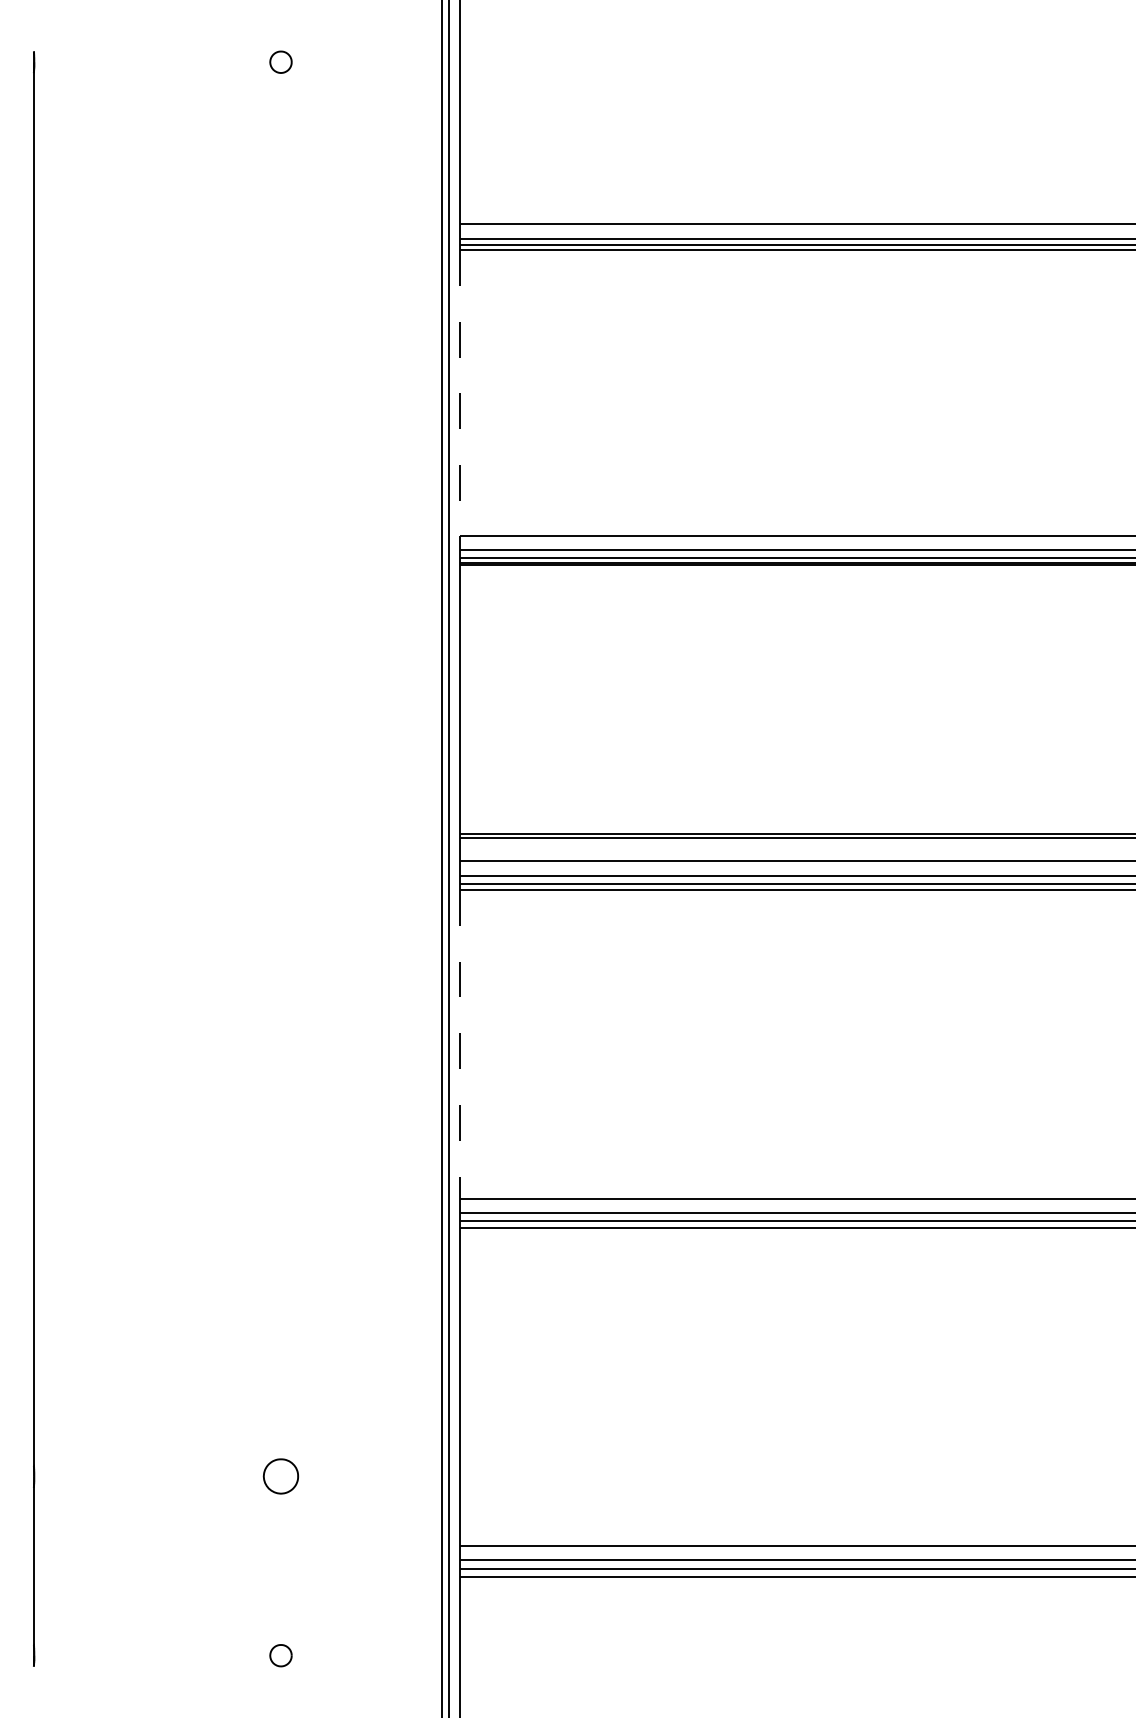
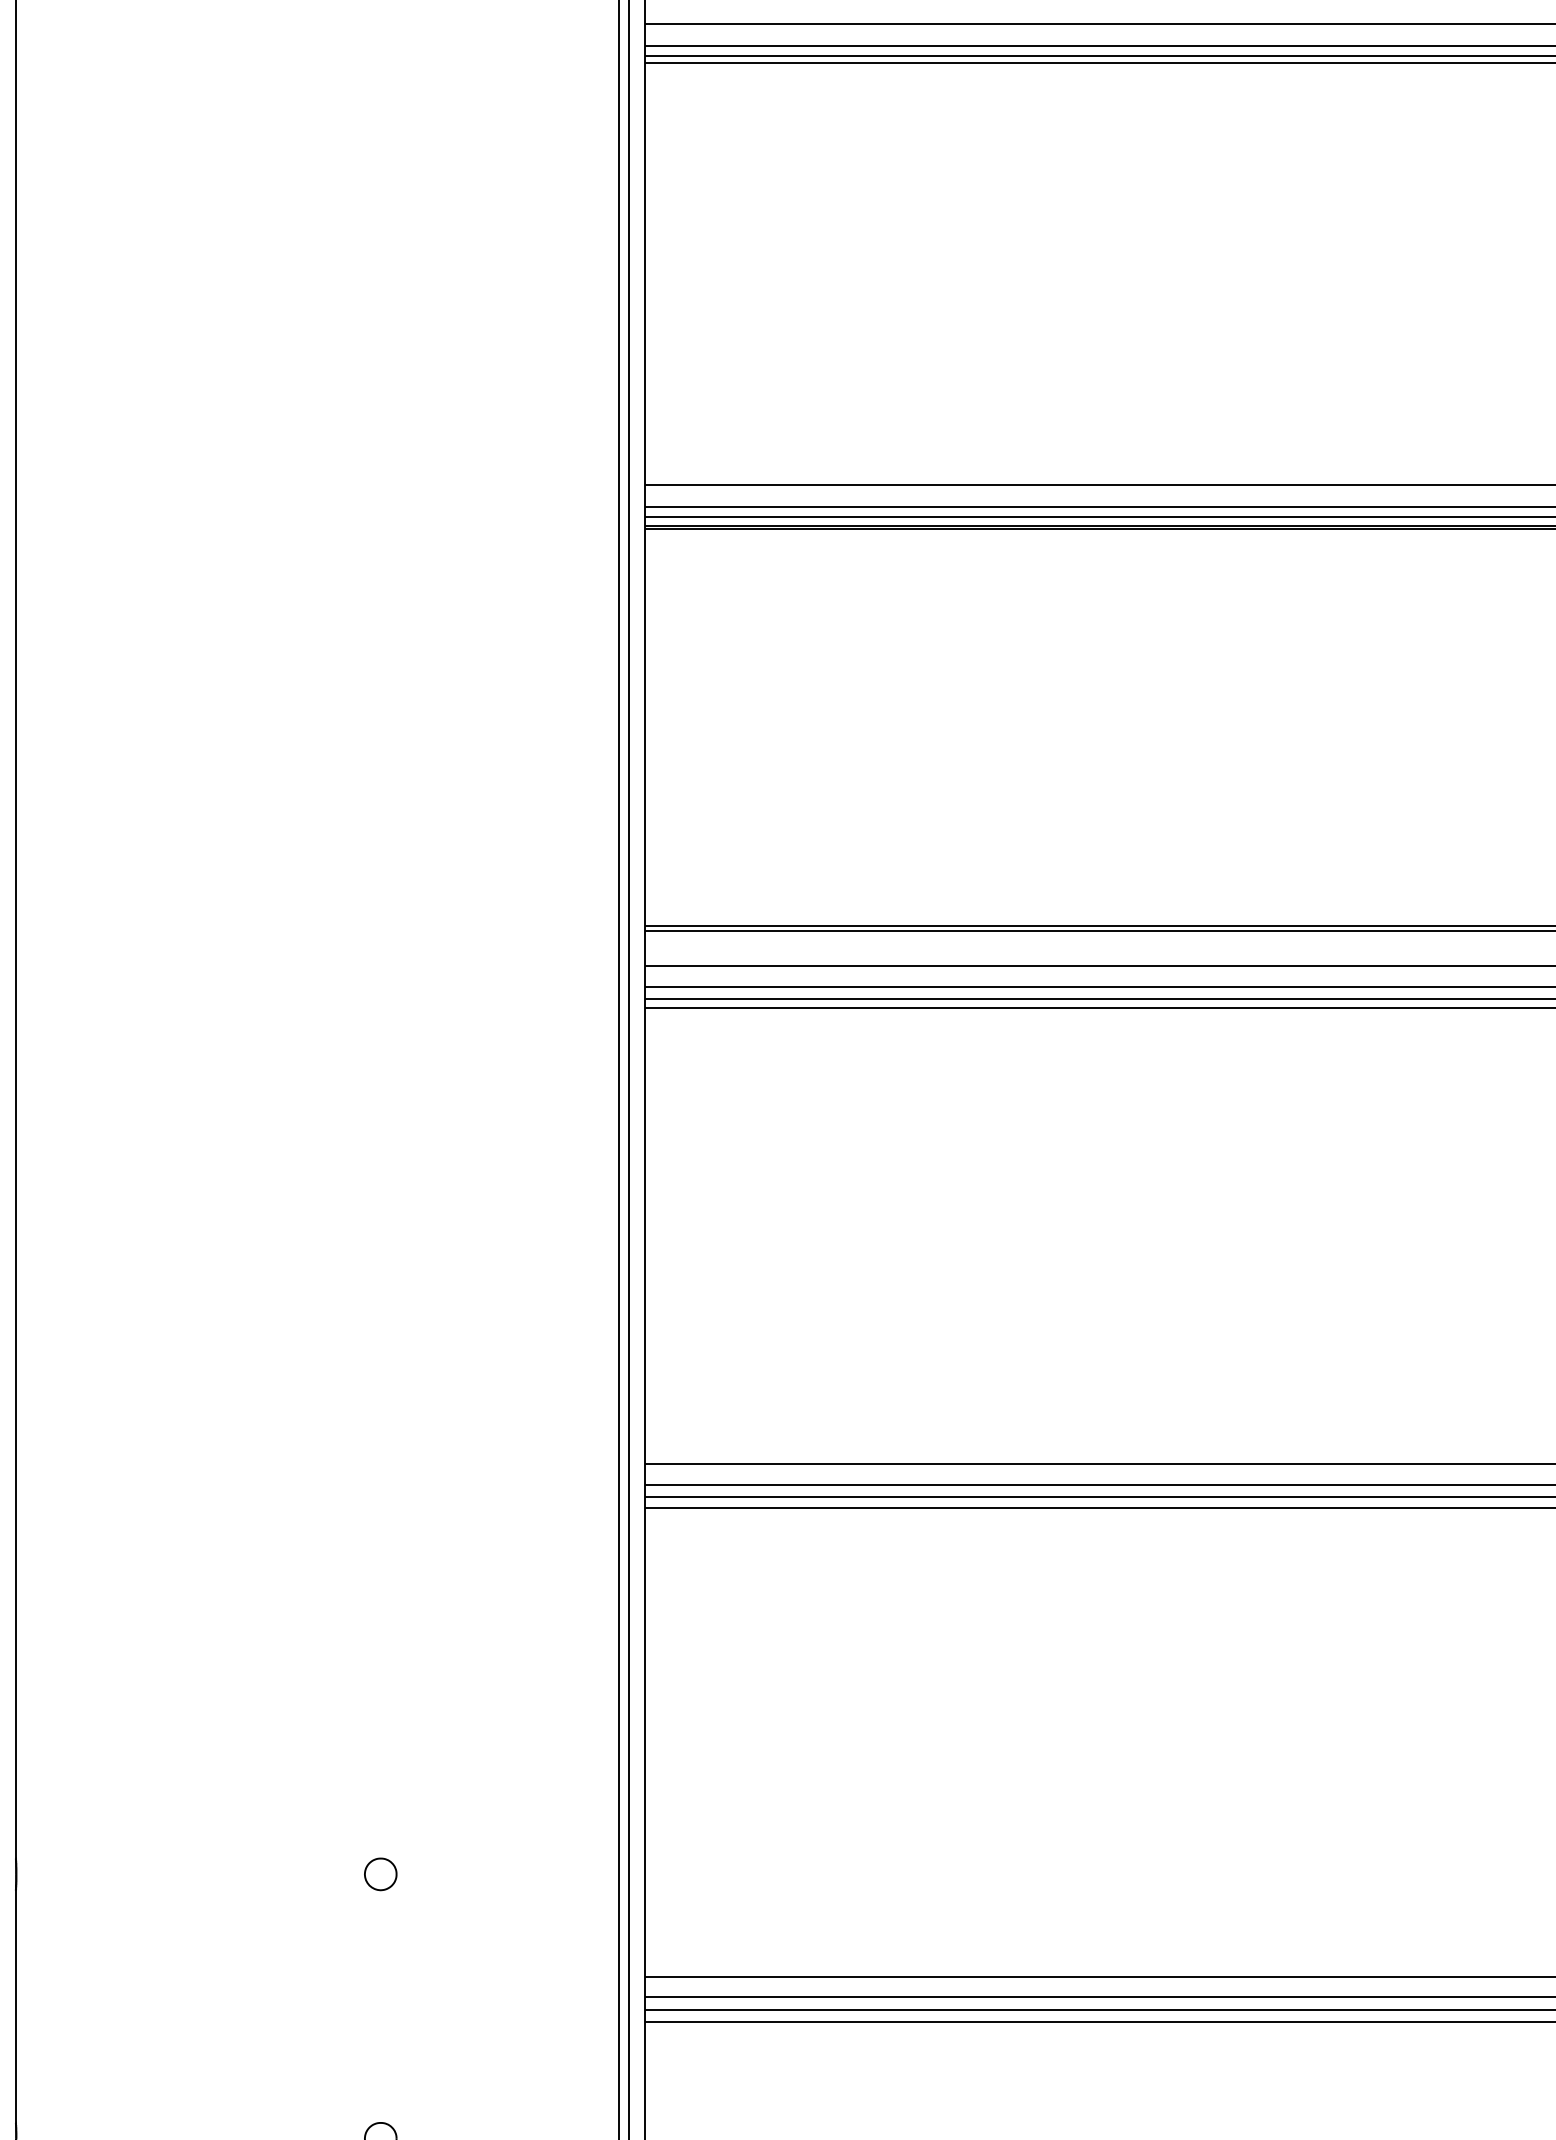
line: (460, 392) -> (645, 273), dashed -> solid
line: (460, 1044) -> (645, 1236), dashed -> solid
part: (280, 1476) -> (380, 1874), size x0.62

